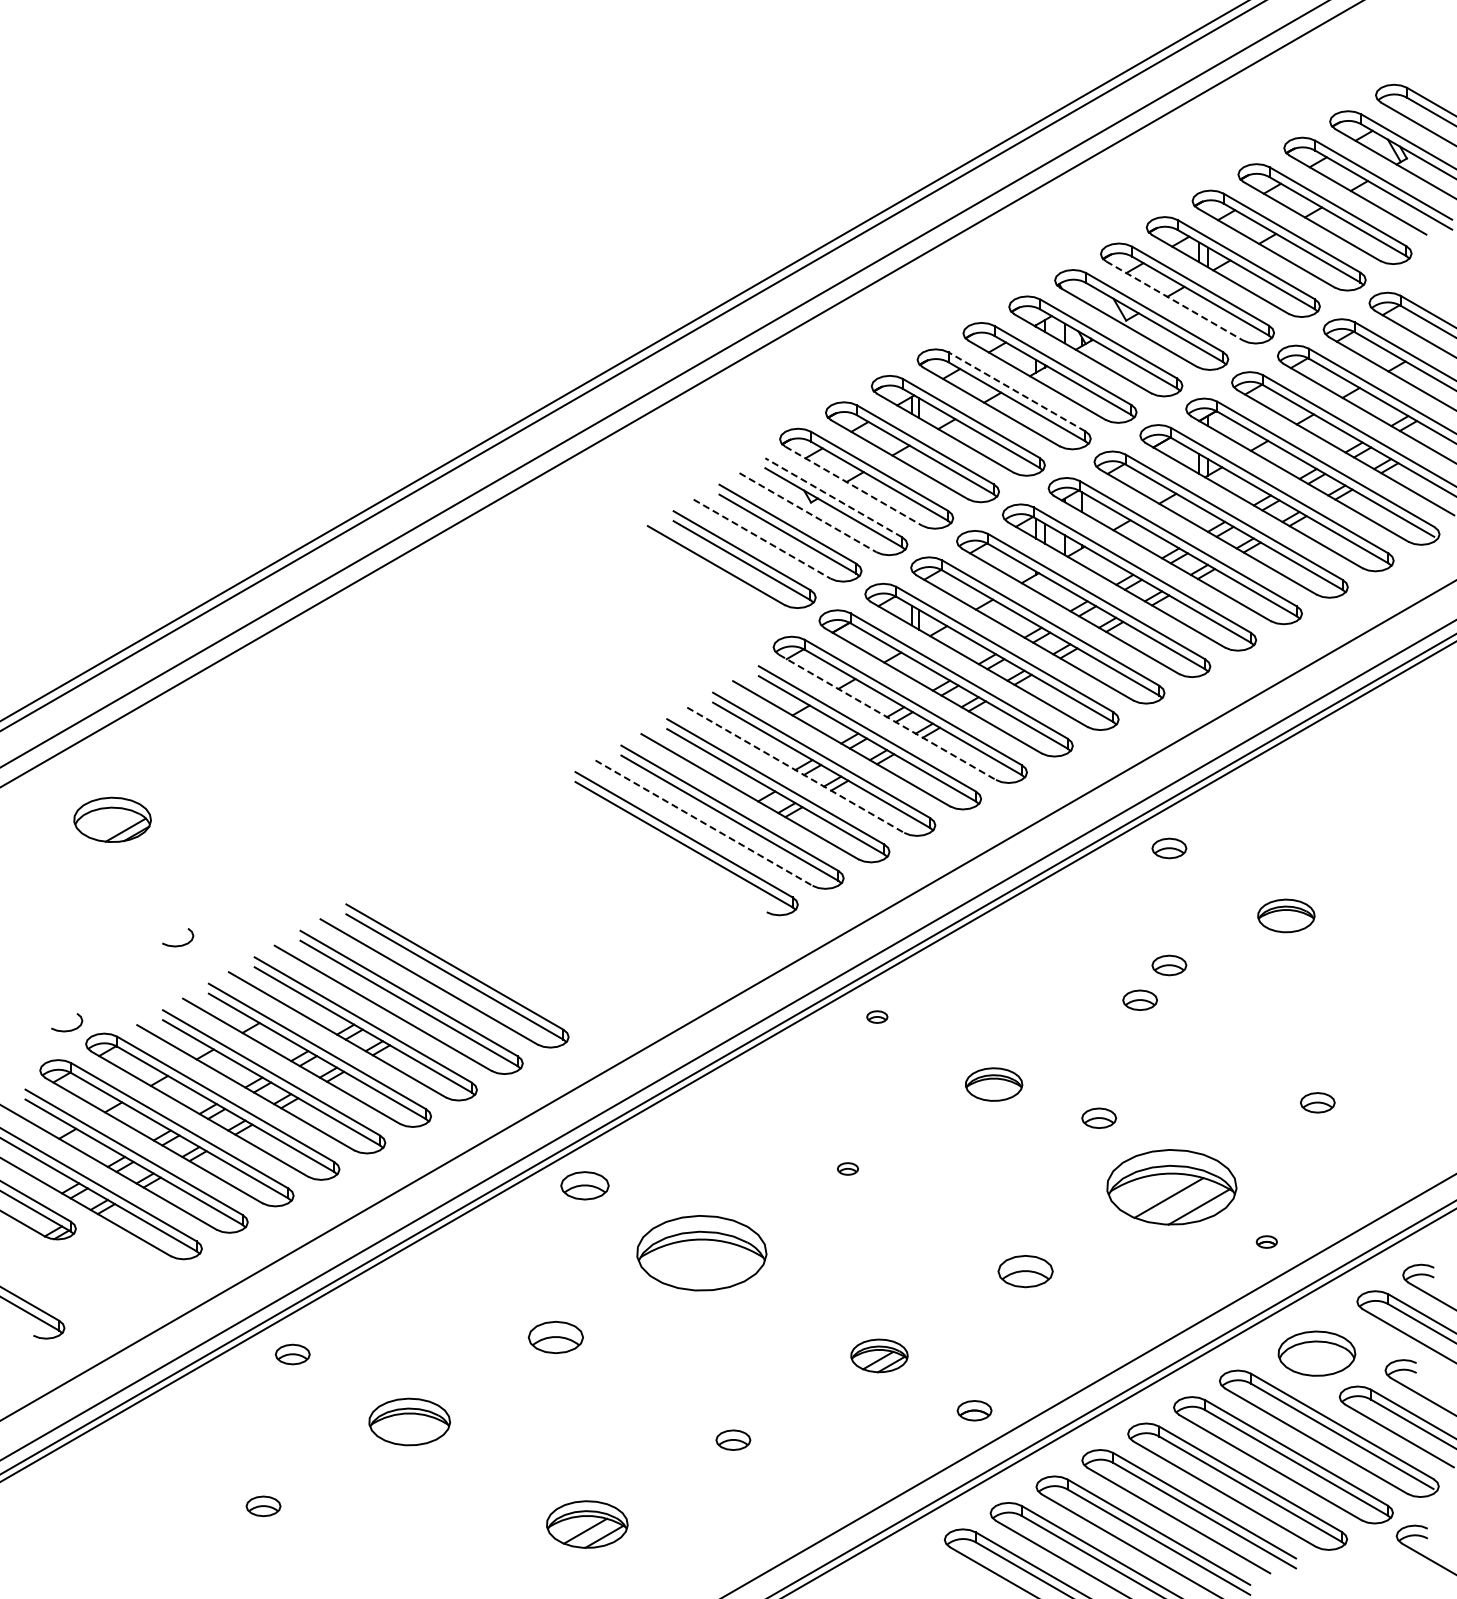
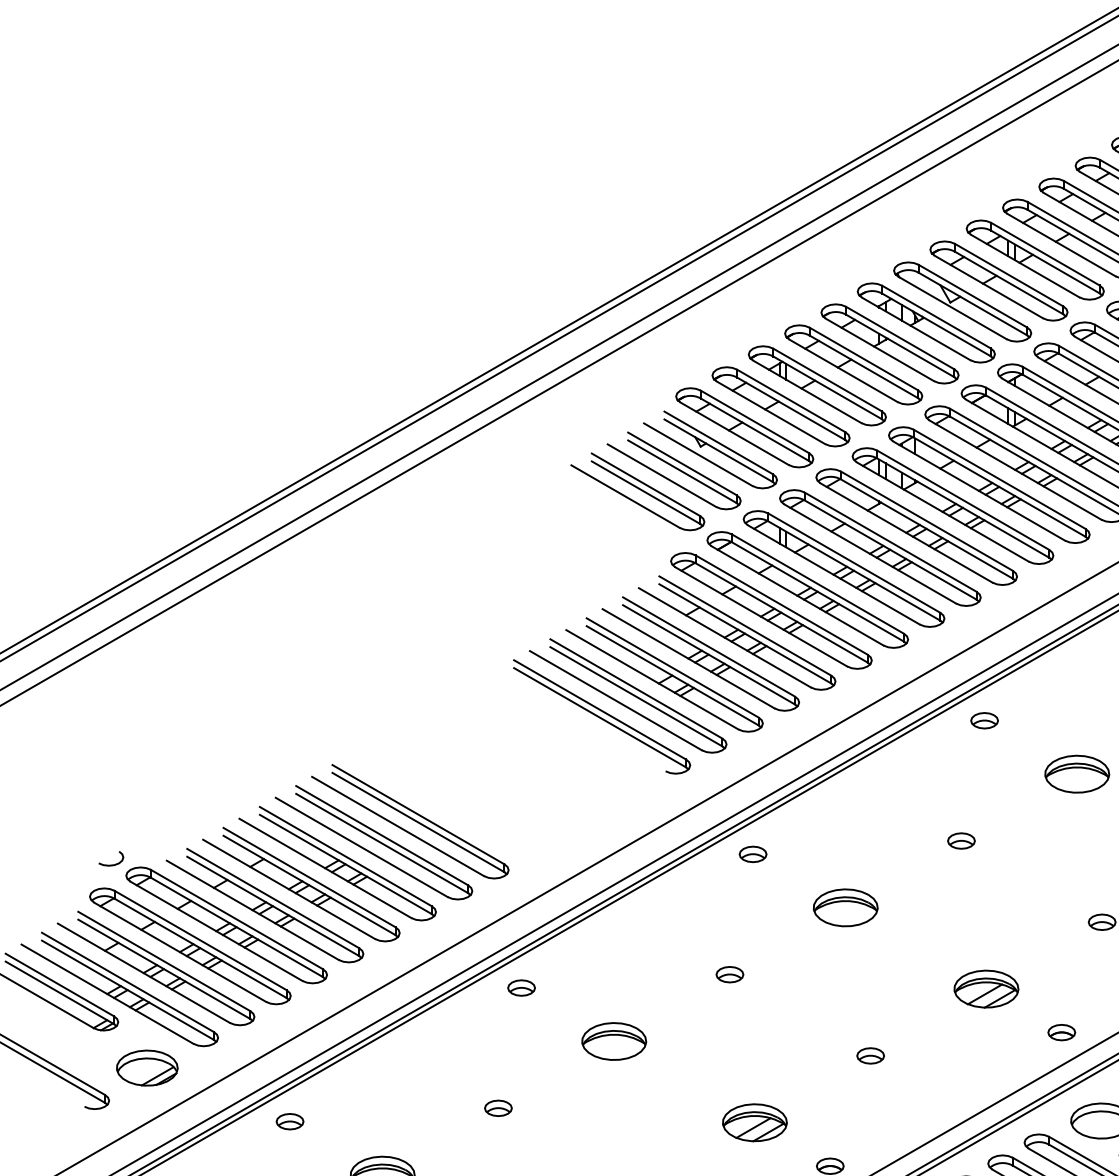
line: (1174, 300) -> (988, 286), dashed -> solid
line: (1017, 391) -> (864, 358), dashed -> solid
line: (853, 486) -> (734, 433), dashed -> solid
line: (833, 497) -> (718, 442), dashed -> solid
line: (807, 512) -> (697, 454), dashed -> solid
line: (762, 539) -> (662, 475), dashed -> solid
line: (887, 717) -> (761, 616), dashed -> solid
line: (796, 770) -> (689, 658), dashed -> solid
part: (112, 819) -> (147, 1067), moved
line: (704, 823) -> (616, 700), dashed -> solid
part: (1286, 915) -> (1077, 773), size x1.43
curve: (181, 944) -> (201, 796), removed
part: (1169, 965) -> (984, 813), removed
part: (877, 1016) -> (753, 853), size x1.67
part: (993, 1084) -> (845, 907), size x1.43
part: (1099, 1117) -> (929, 933), removed
part: (847, 1168) -> (729, 974), size x1.67
part: (584, 1185) -> (521, 987), size x0.71
part: (1171, 1186) -> (986, 988), size x0.62
part: (1266, 1241) -> (1061, 1032), size x1.67
part: (701, 1253) -> (613, 1041), size x0.62
part: (1025, 1271) -> (870, 1055), size x0.62
part: (555, 1337) -> (498, 1108), size x0.62
part: (879, 1355) -> (754, 1122), size x1.43

